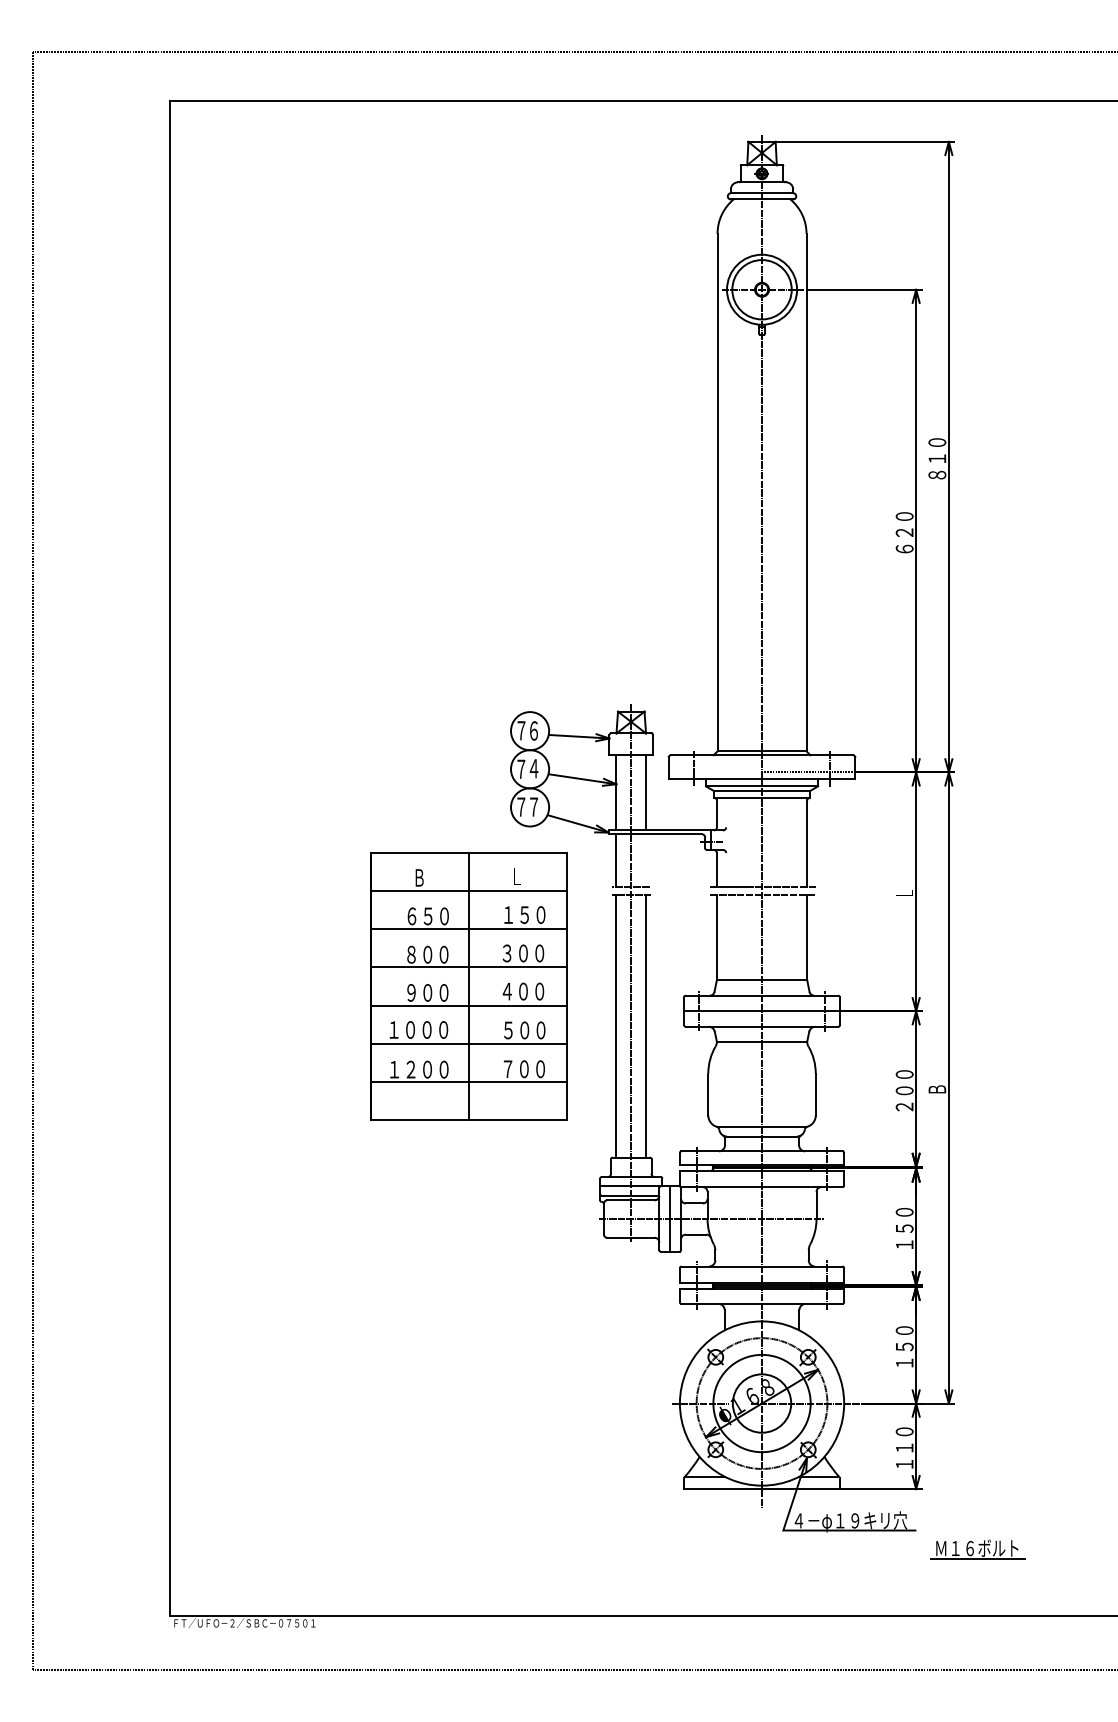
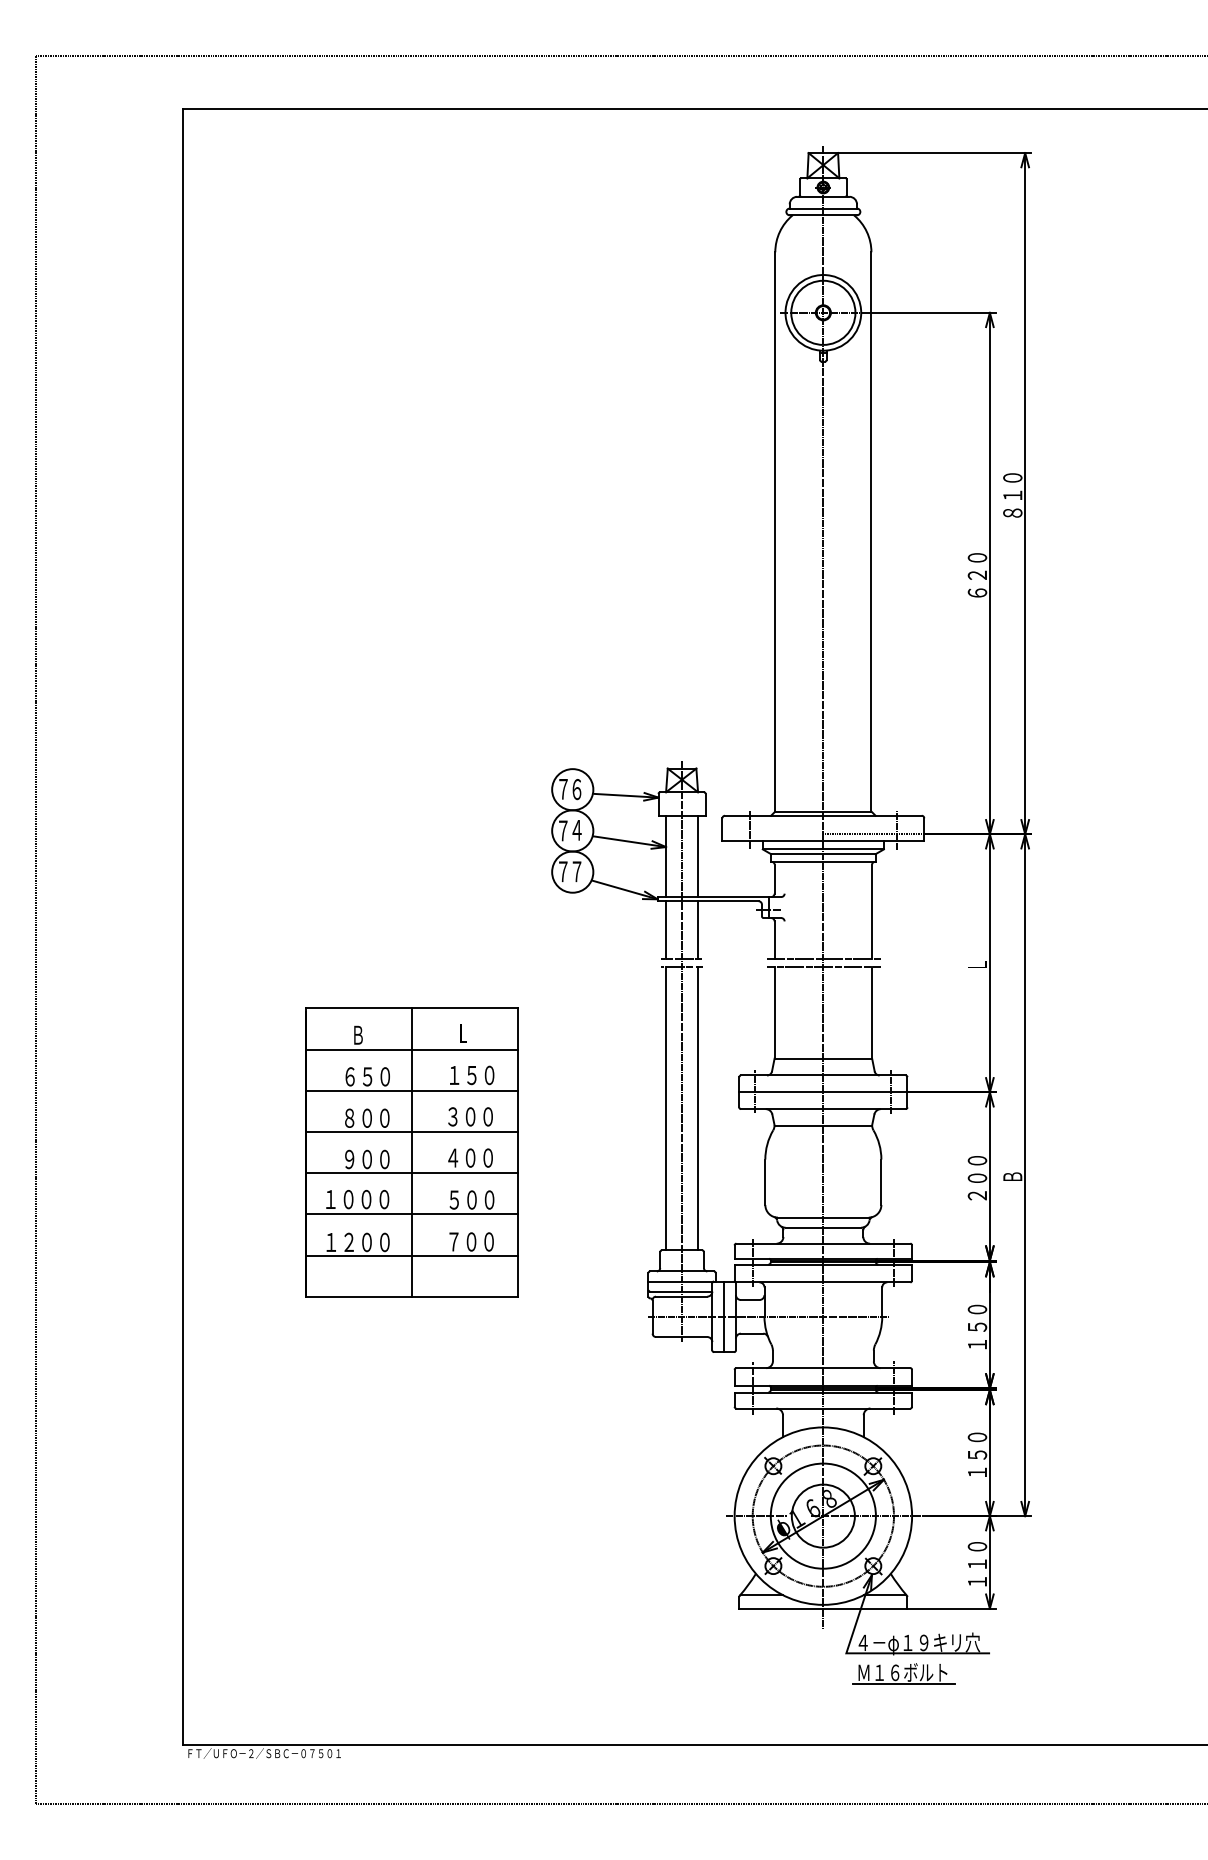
line: (646, 860) -> (698, 929), added
part: (468, 986) -> (411, 1152), moved
part: (977, 1549) -> (903, 1673), moved

